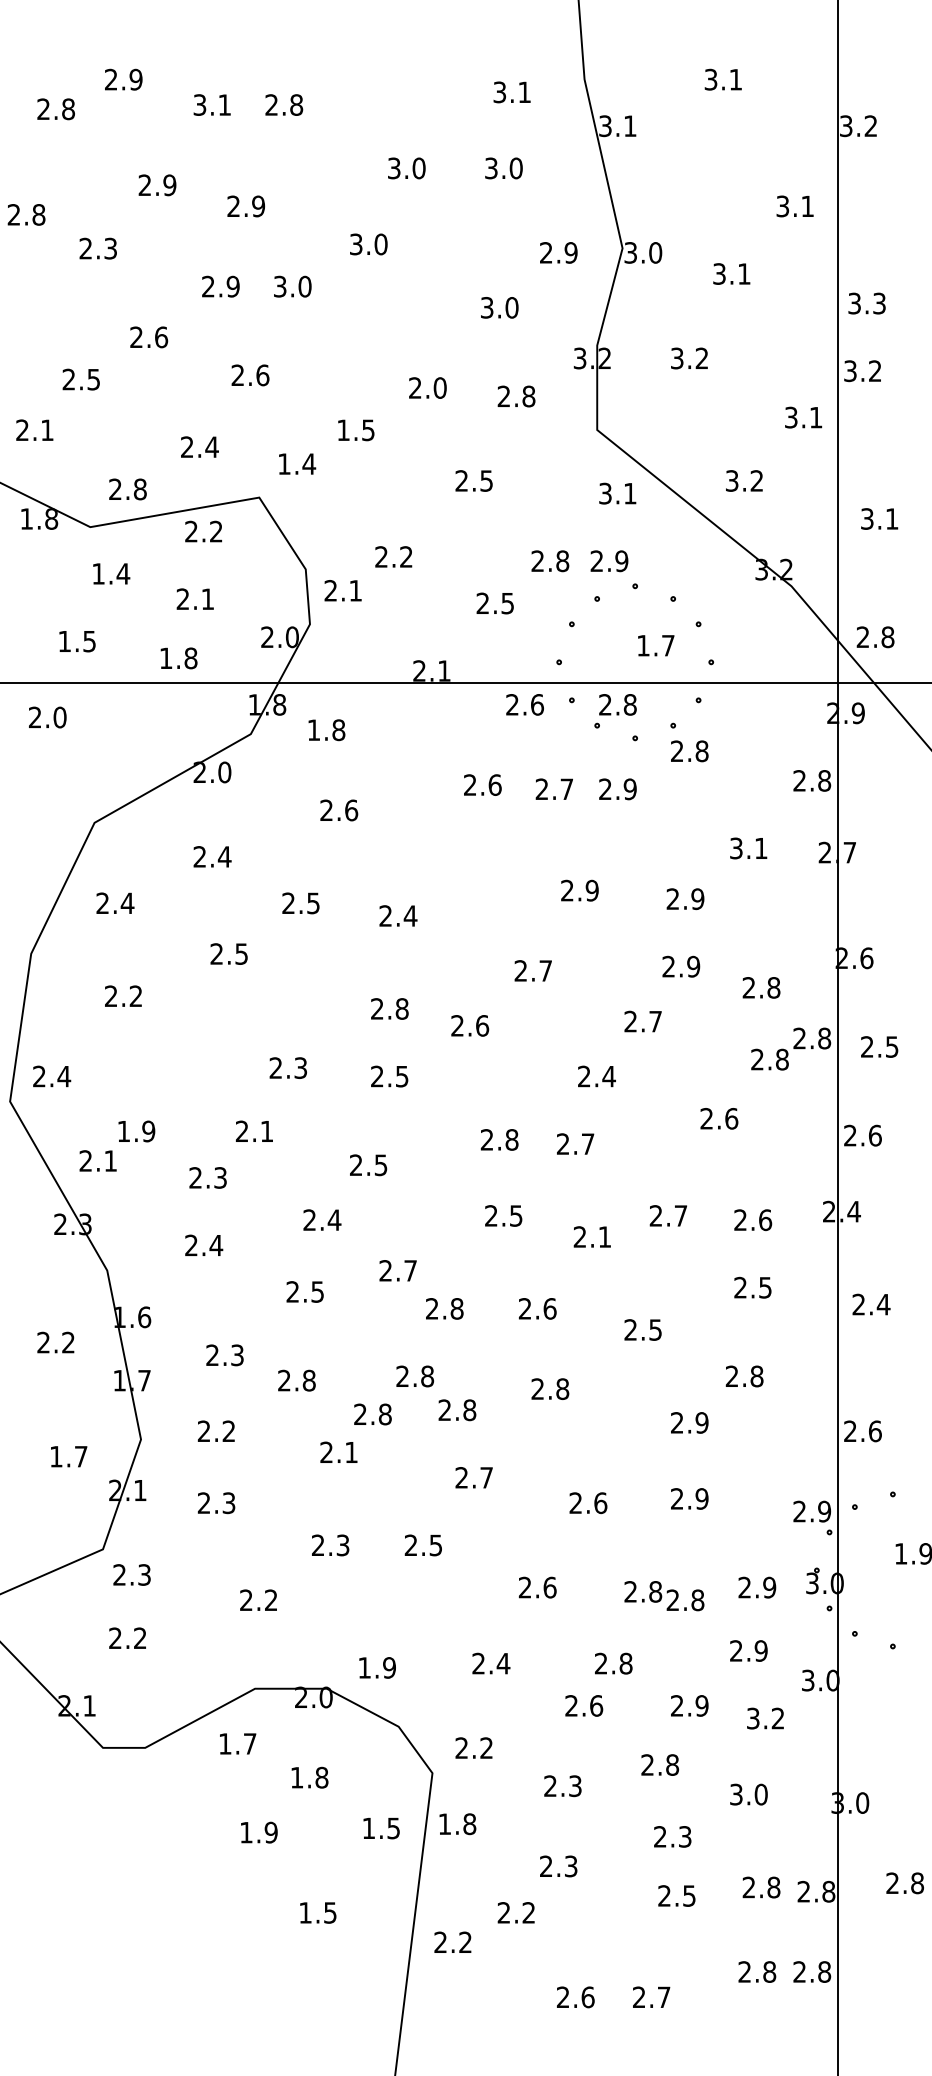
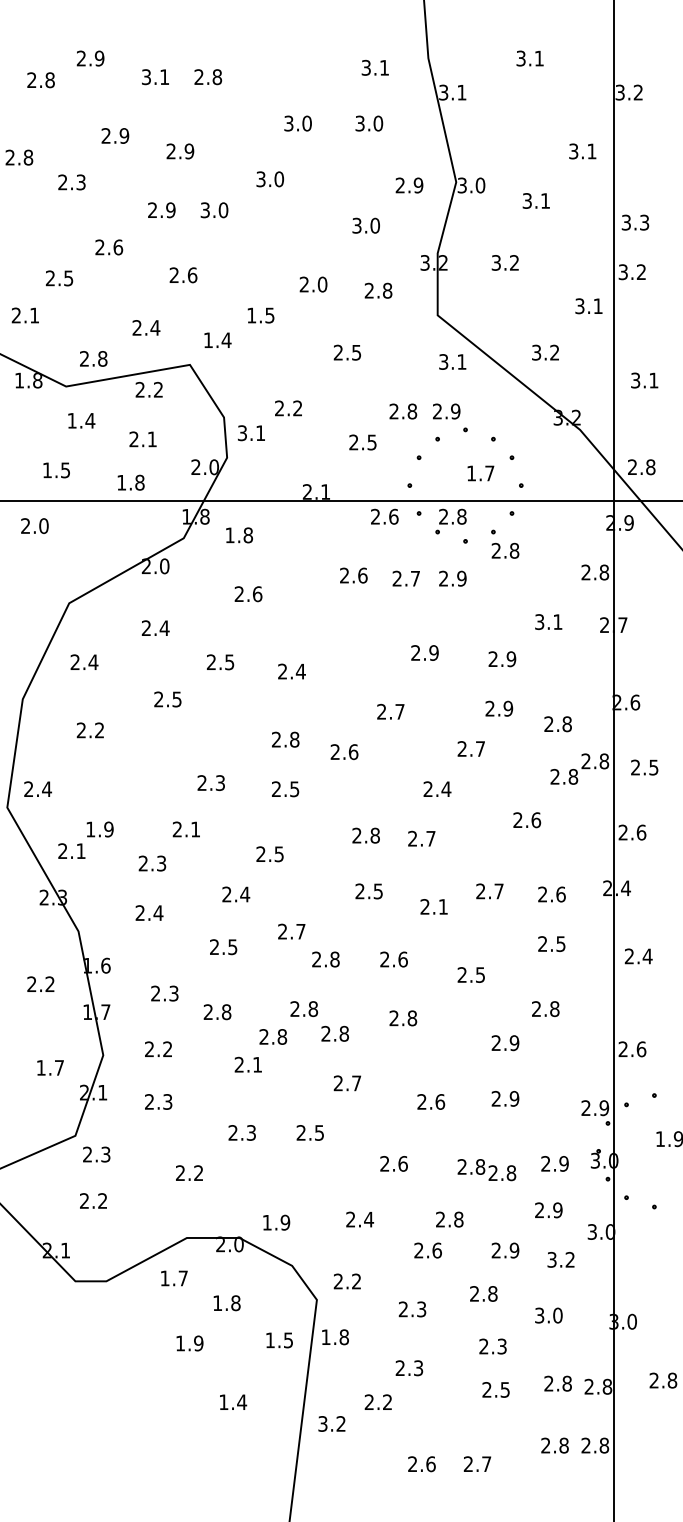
text: (330, 590) -> (242, 432), 2.1 -> 3.1
text: (330, 1912) -> (242, 1402), 1.5 -> 1.4
text: (440, 1942) -> (322, 1423), 2.2 -> 3.2

